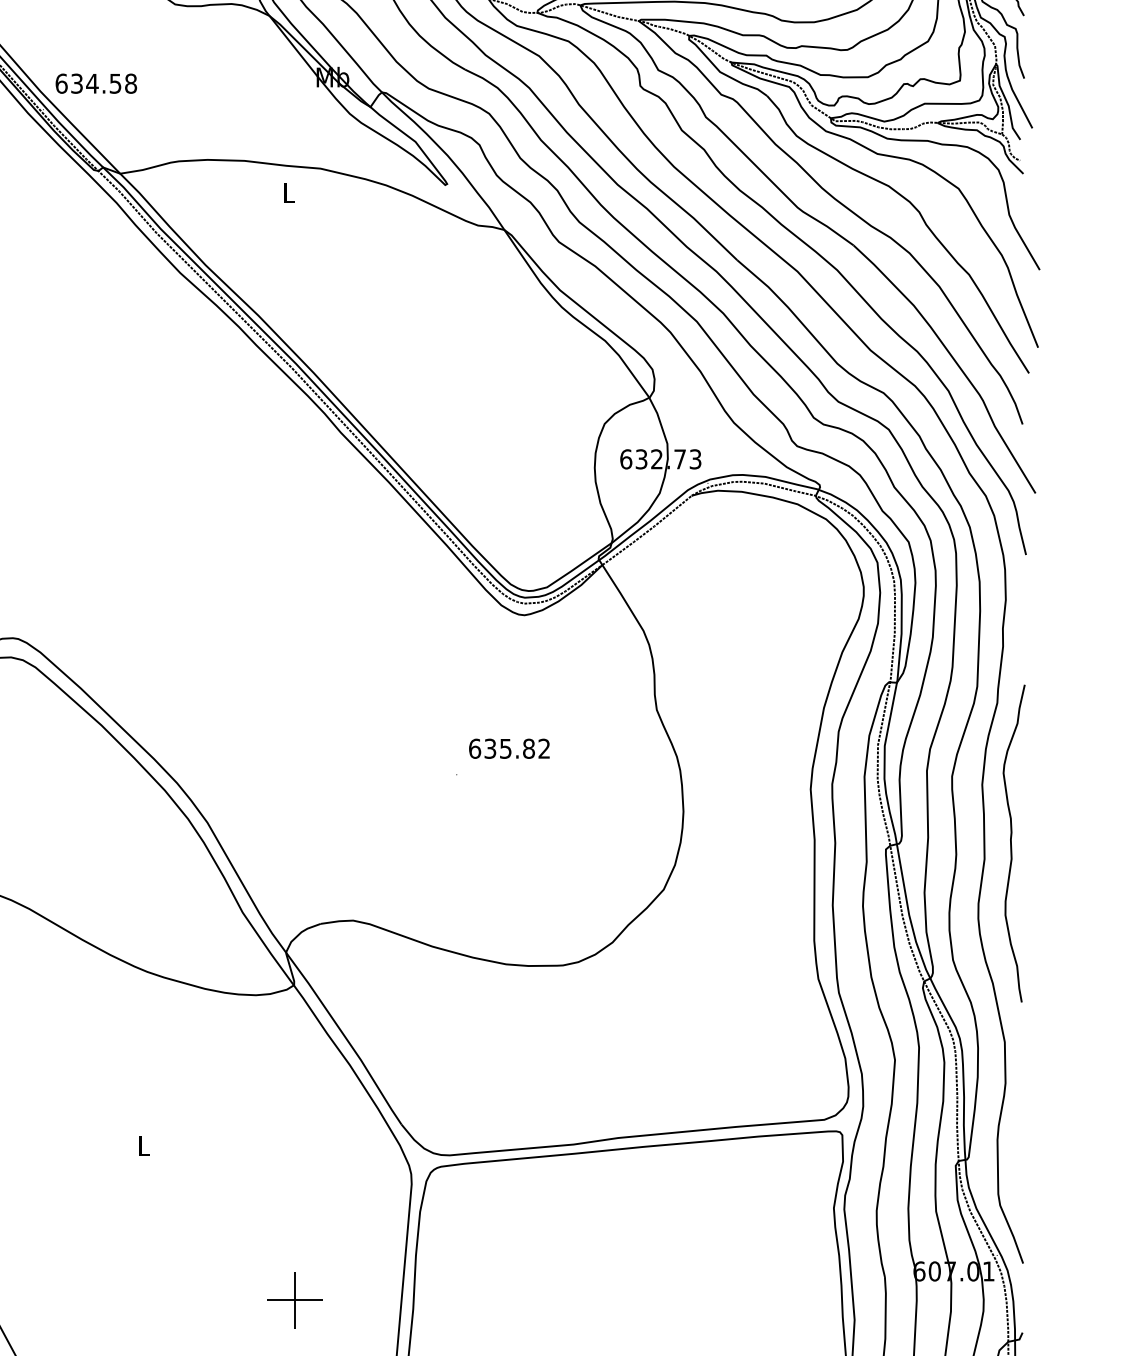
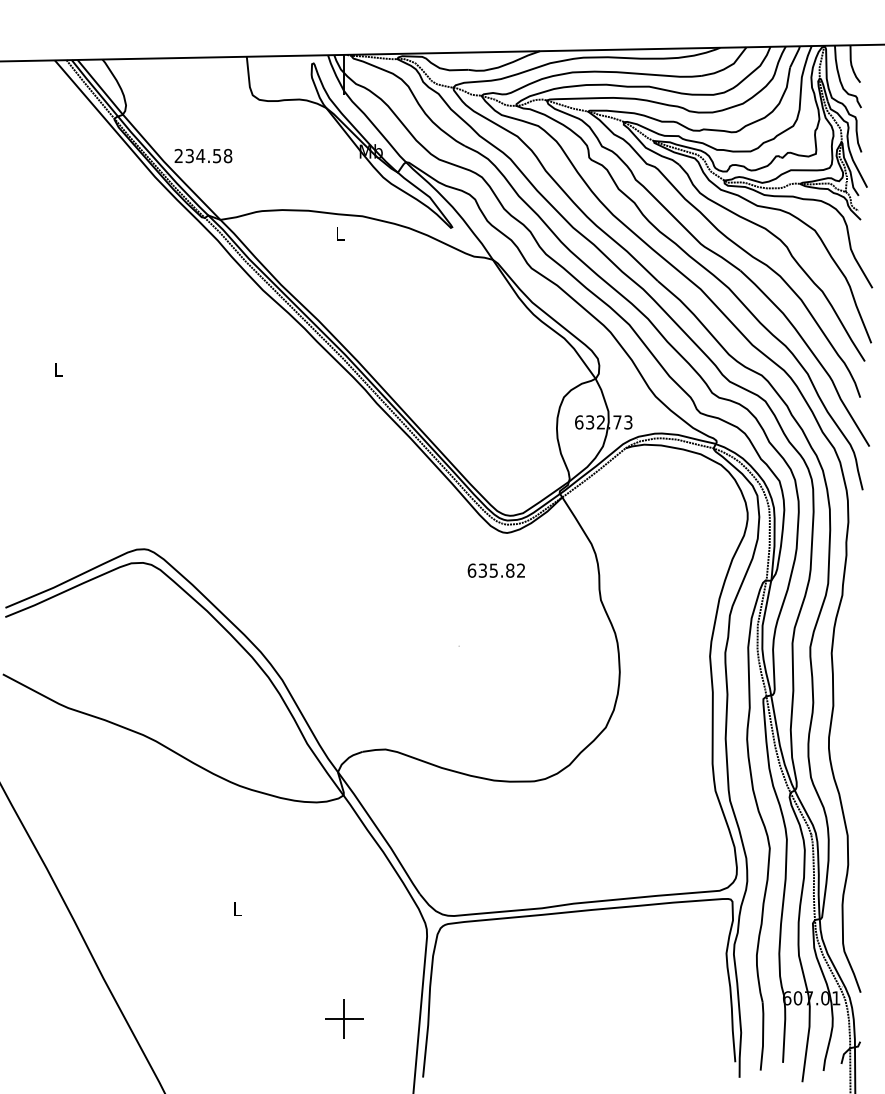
text: (61, 82) -> (178, 155), 634.58 -> 234.58
text: (508, 748) -> (495, 570), moved
curve: (1011, 843) -> (852, 694), removed

